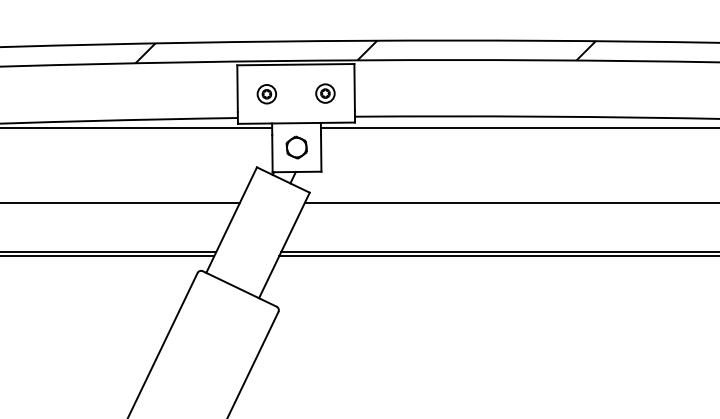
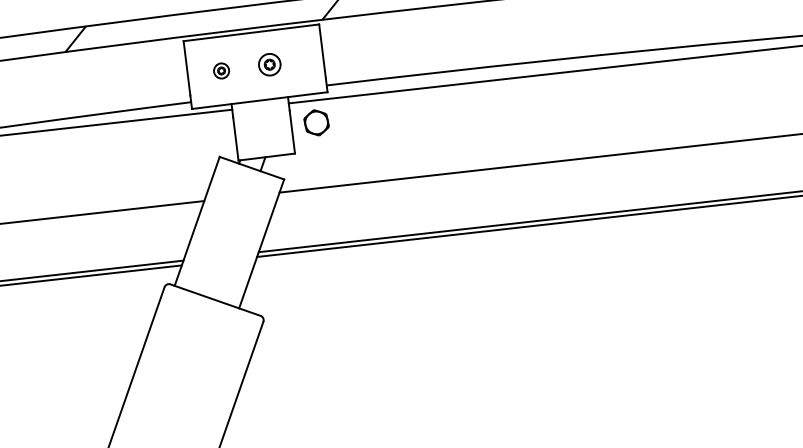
part: (325, 93) -> (269, 64), moved
part: (266, 94) -> (221, 71), size x0.7
part: (296, 147) -> (316, 122), moved

